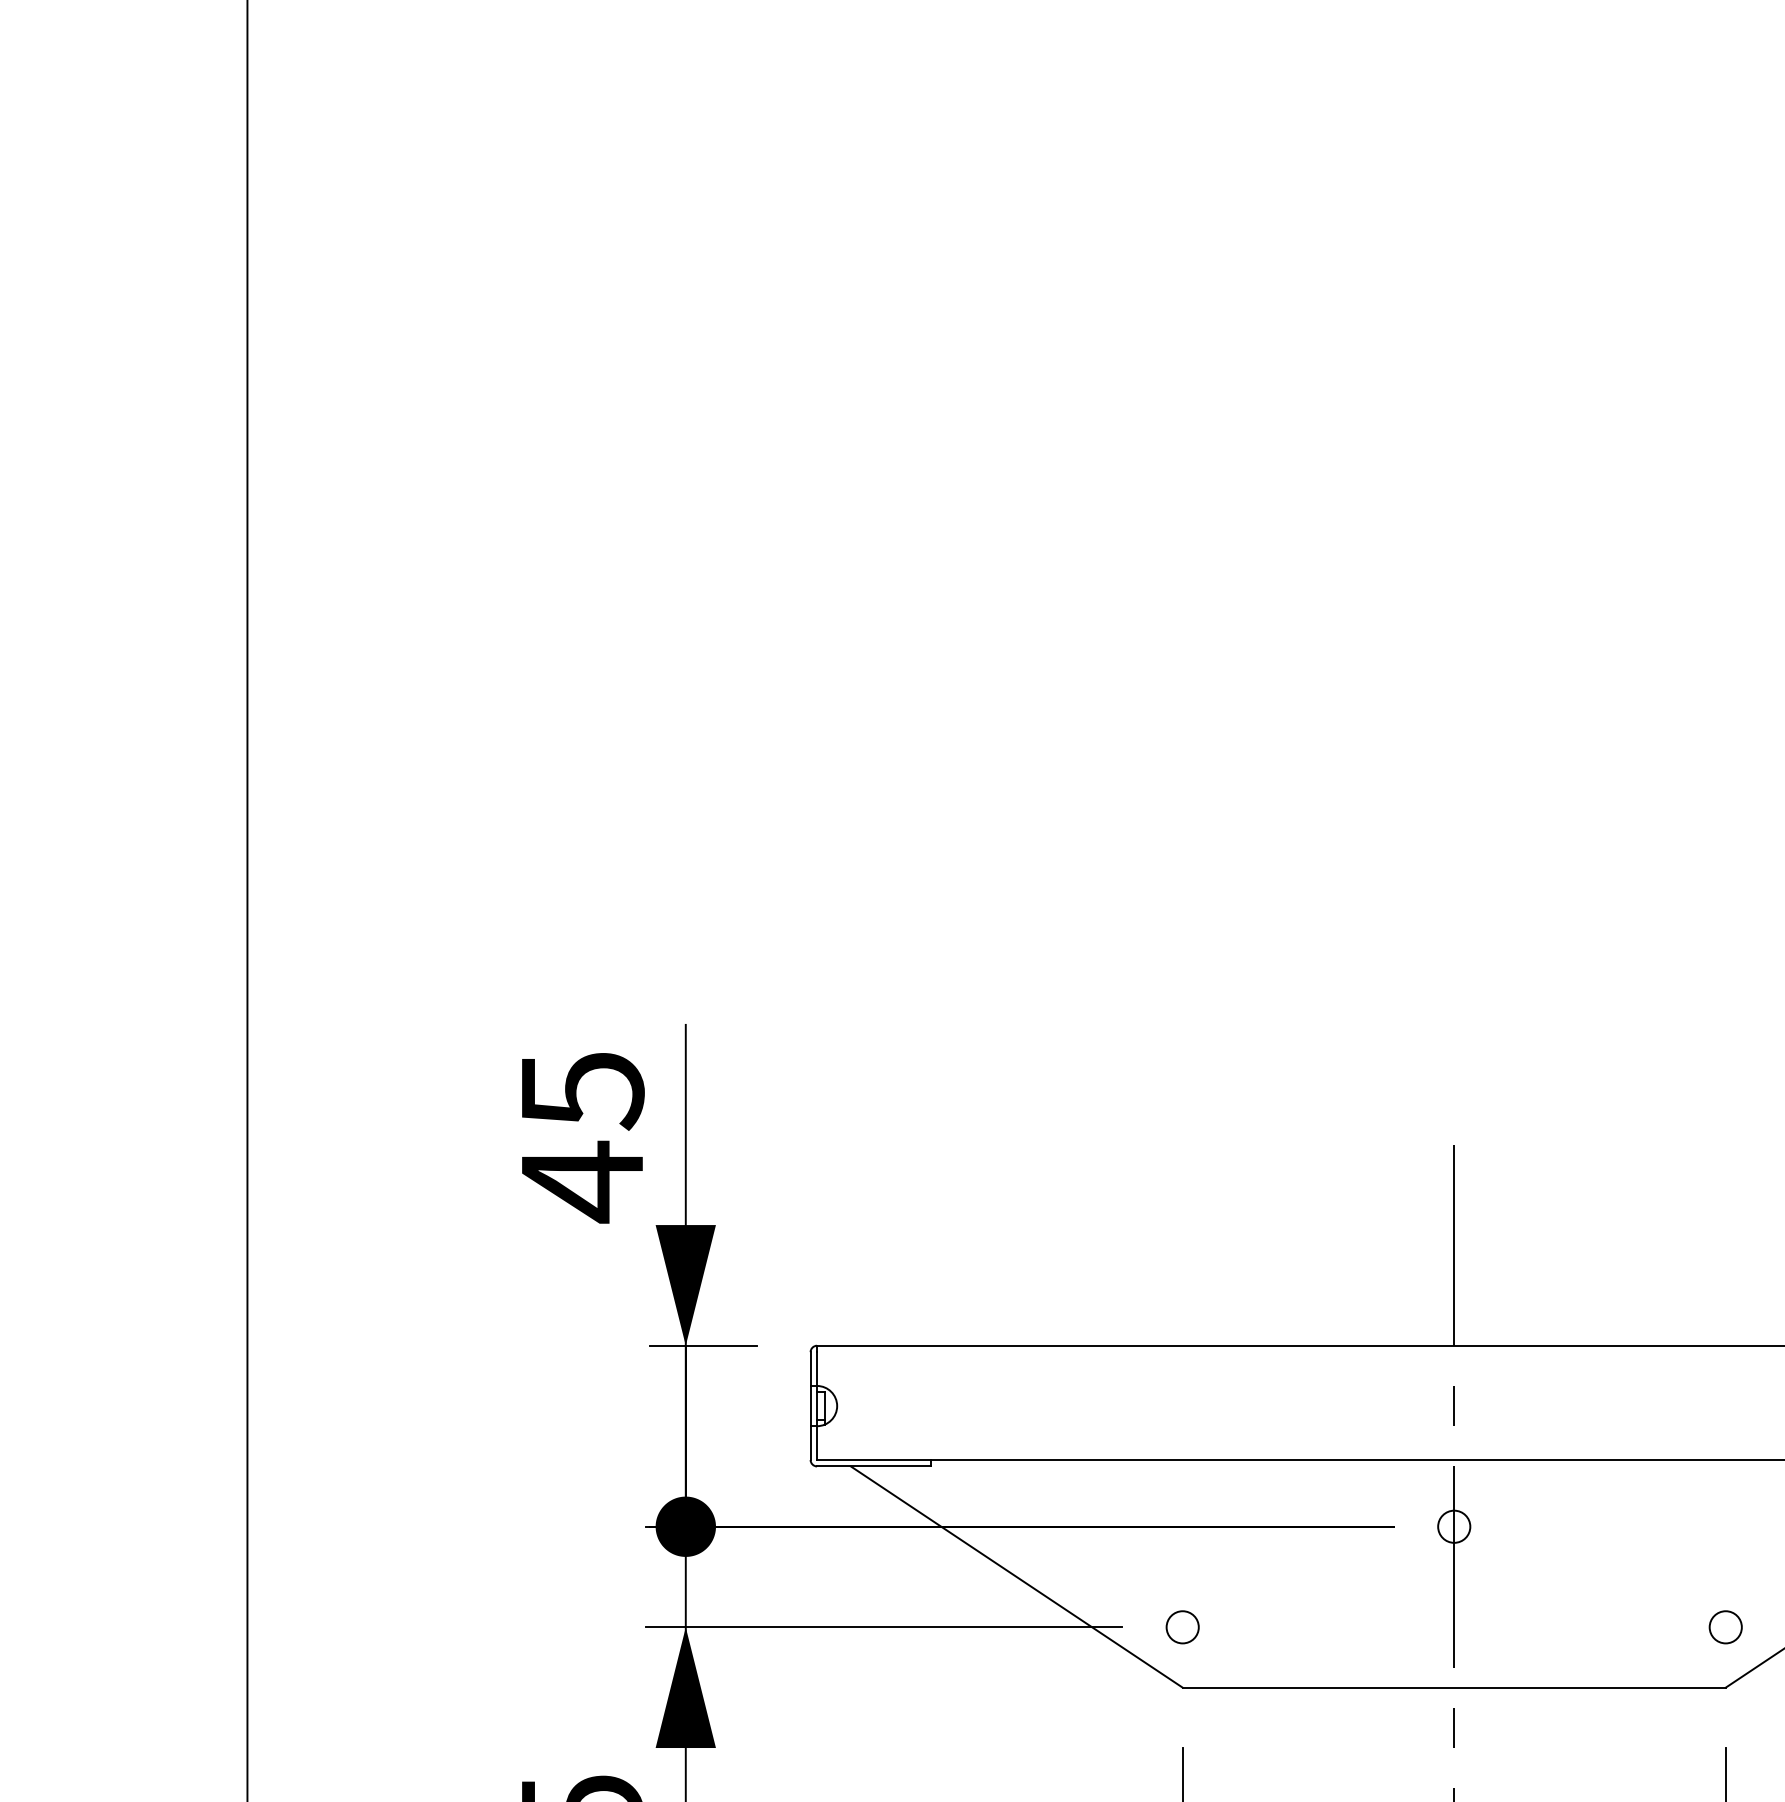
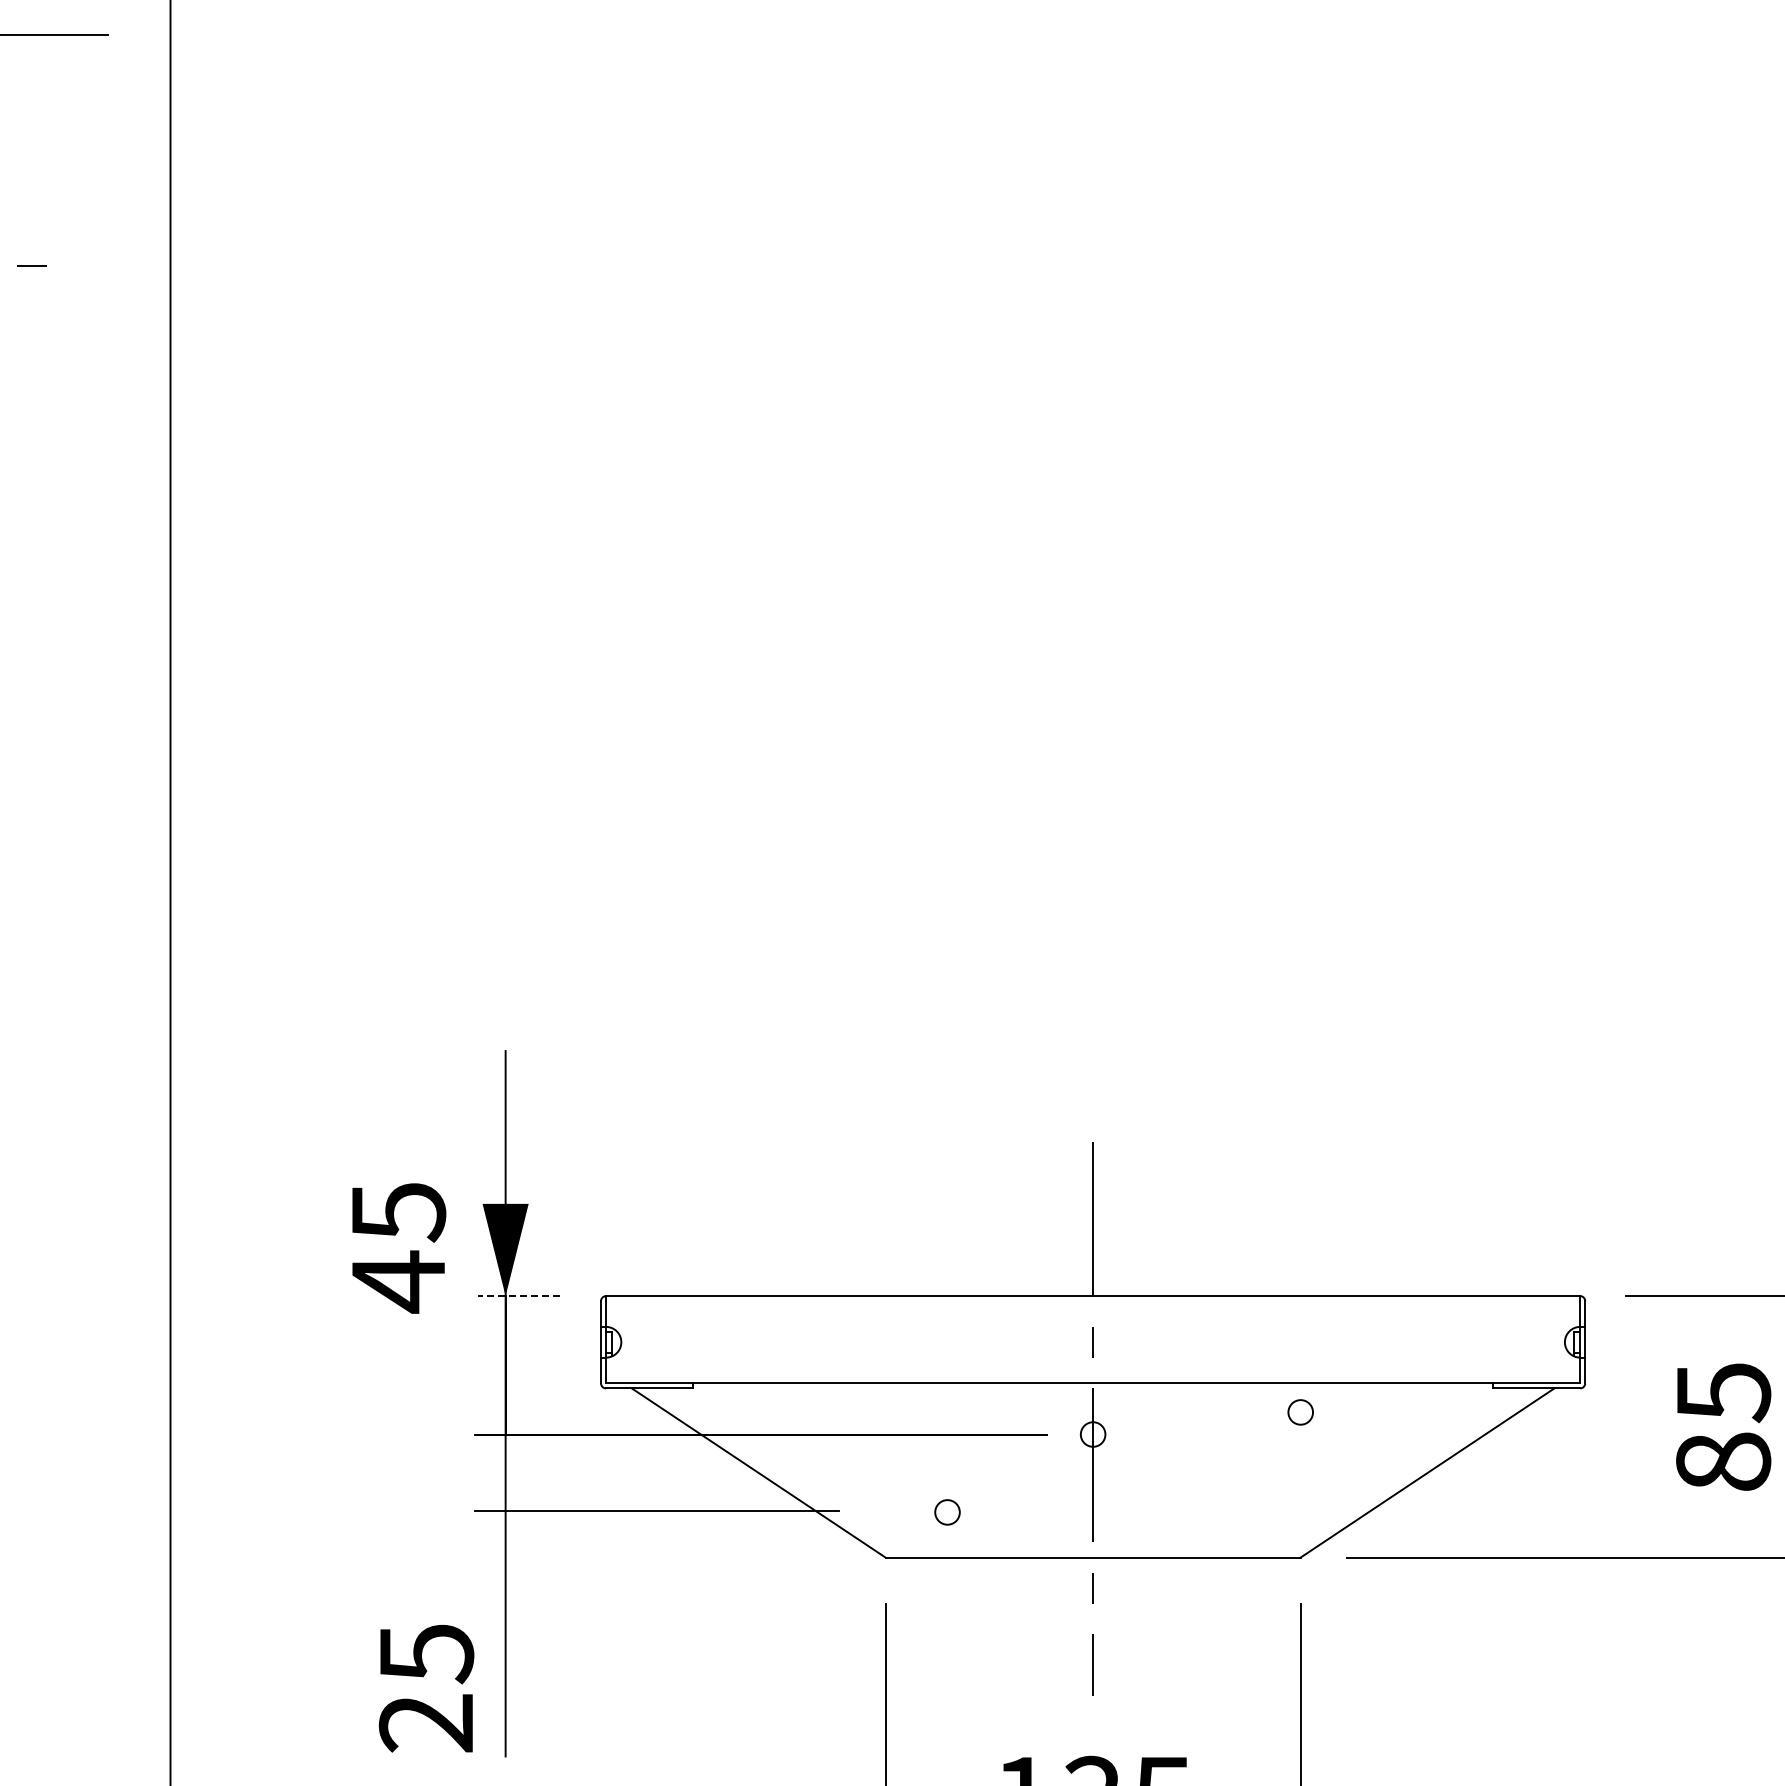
text: (583, 1138) -> (399, 1248), moved
line: (702, 1346) -> (518, 1296), solid -> dashed
fill: (685, 1526) -> (505, 1434), removed
circle: (1182, 1627) -> (947, 1512), moved
circle: (1725, 1627) -> (1300, 1412), moved
fill: (685, 1687) -> (505, 1557), removed

